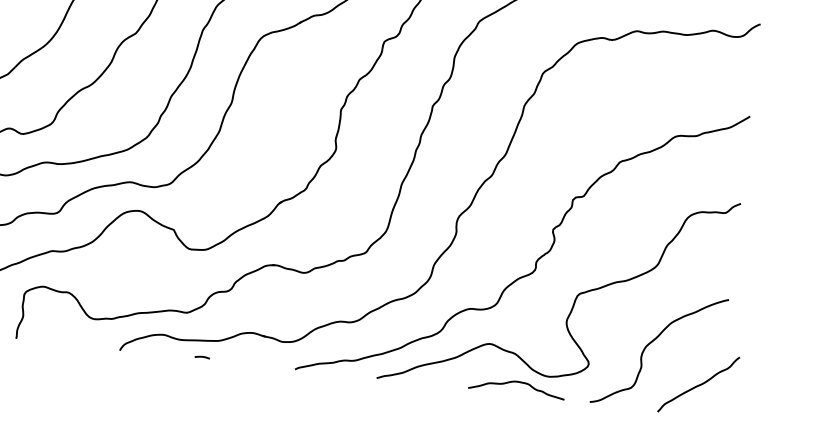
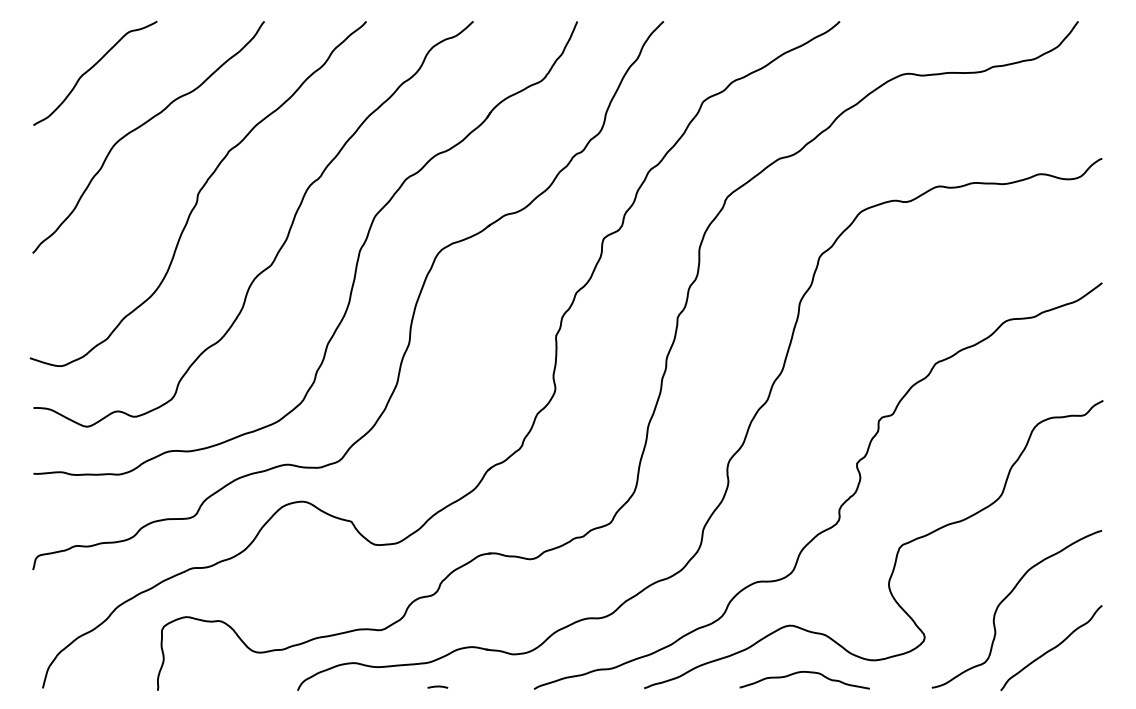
line: (202, 356) -> (437, 686), moved
curve: (517, 382) -> (804, 672), moved
curve: (698, 384) -> (1051, 648), moved

